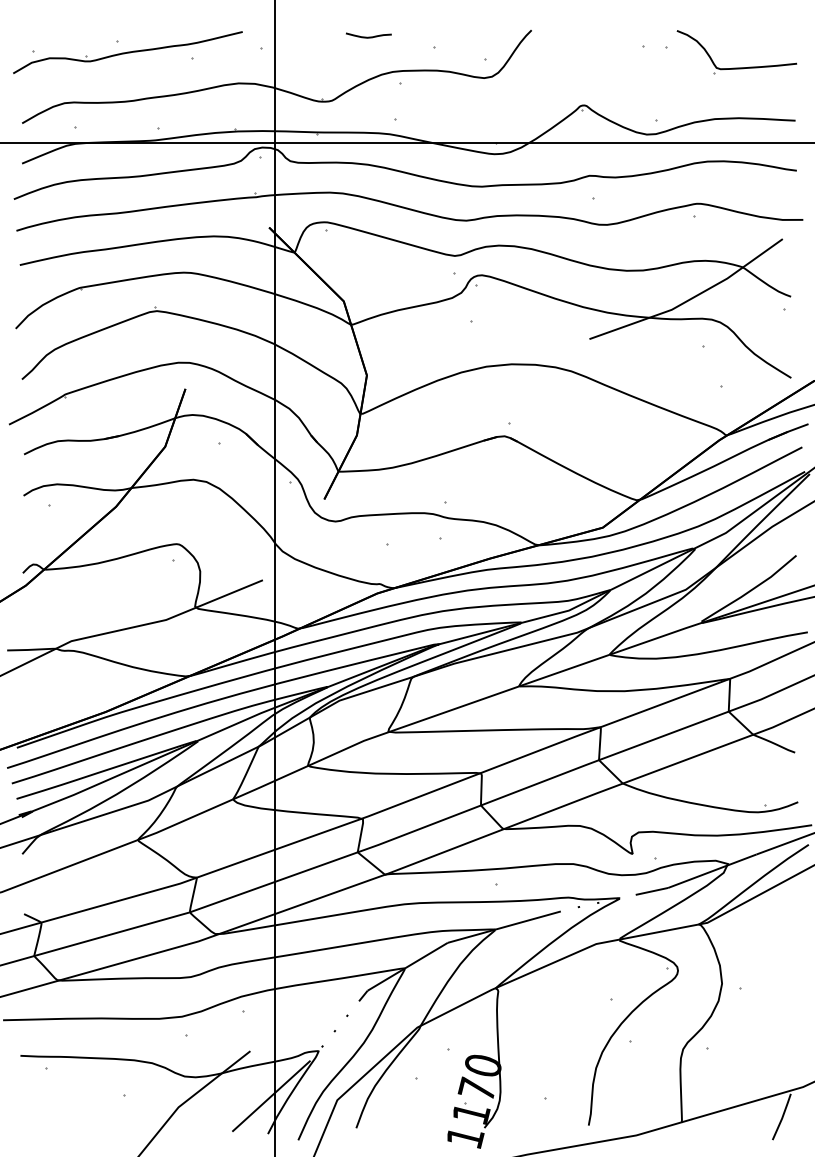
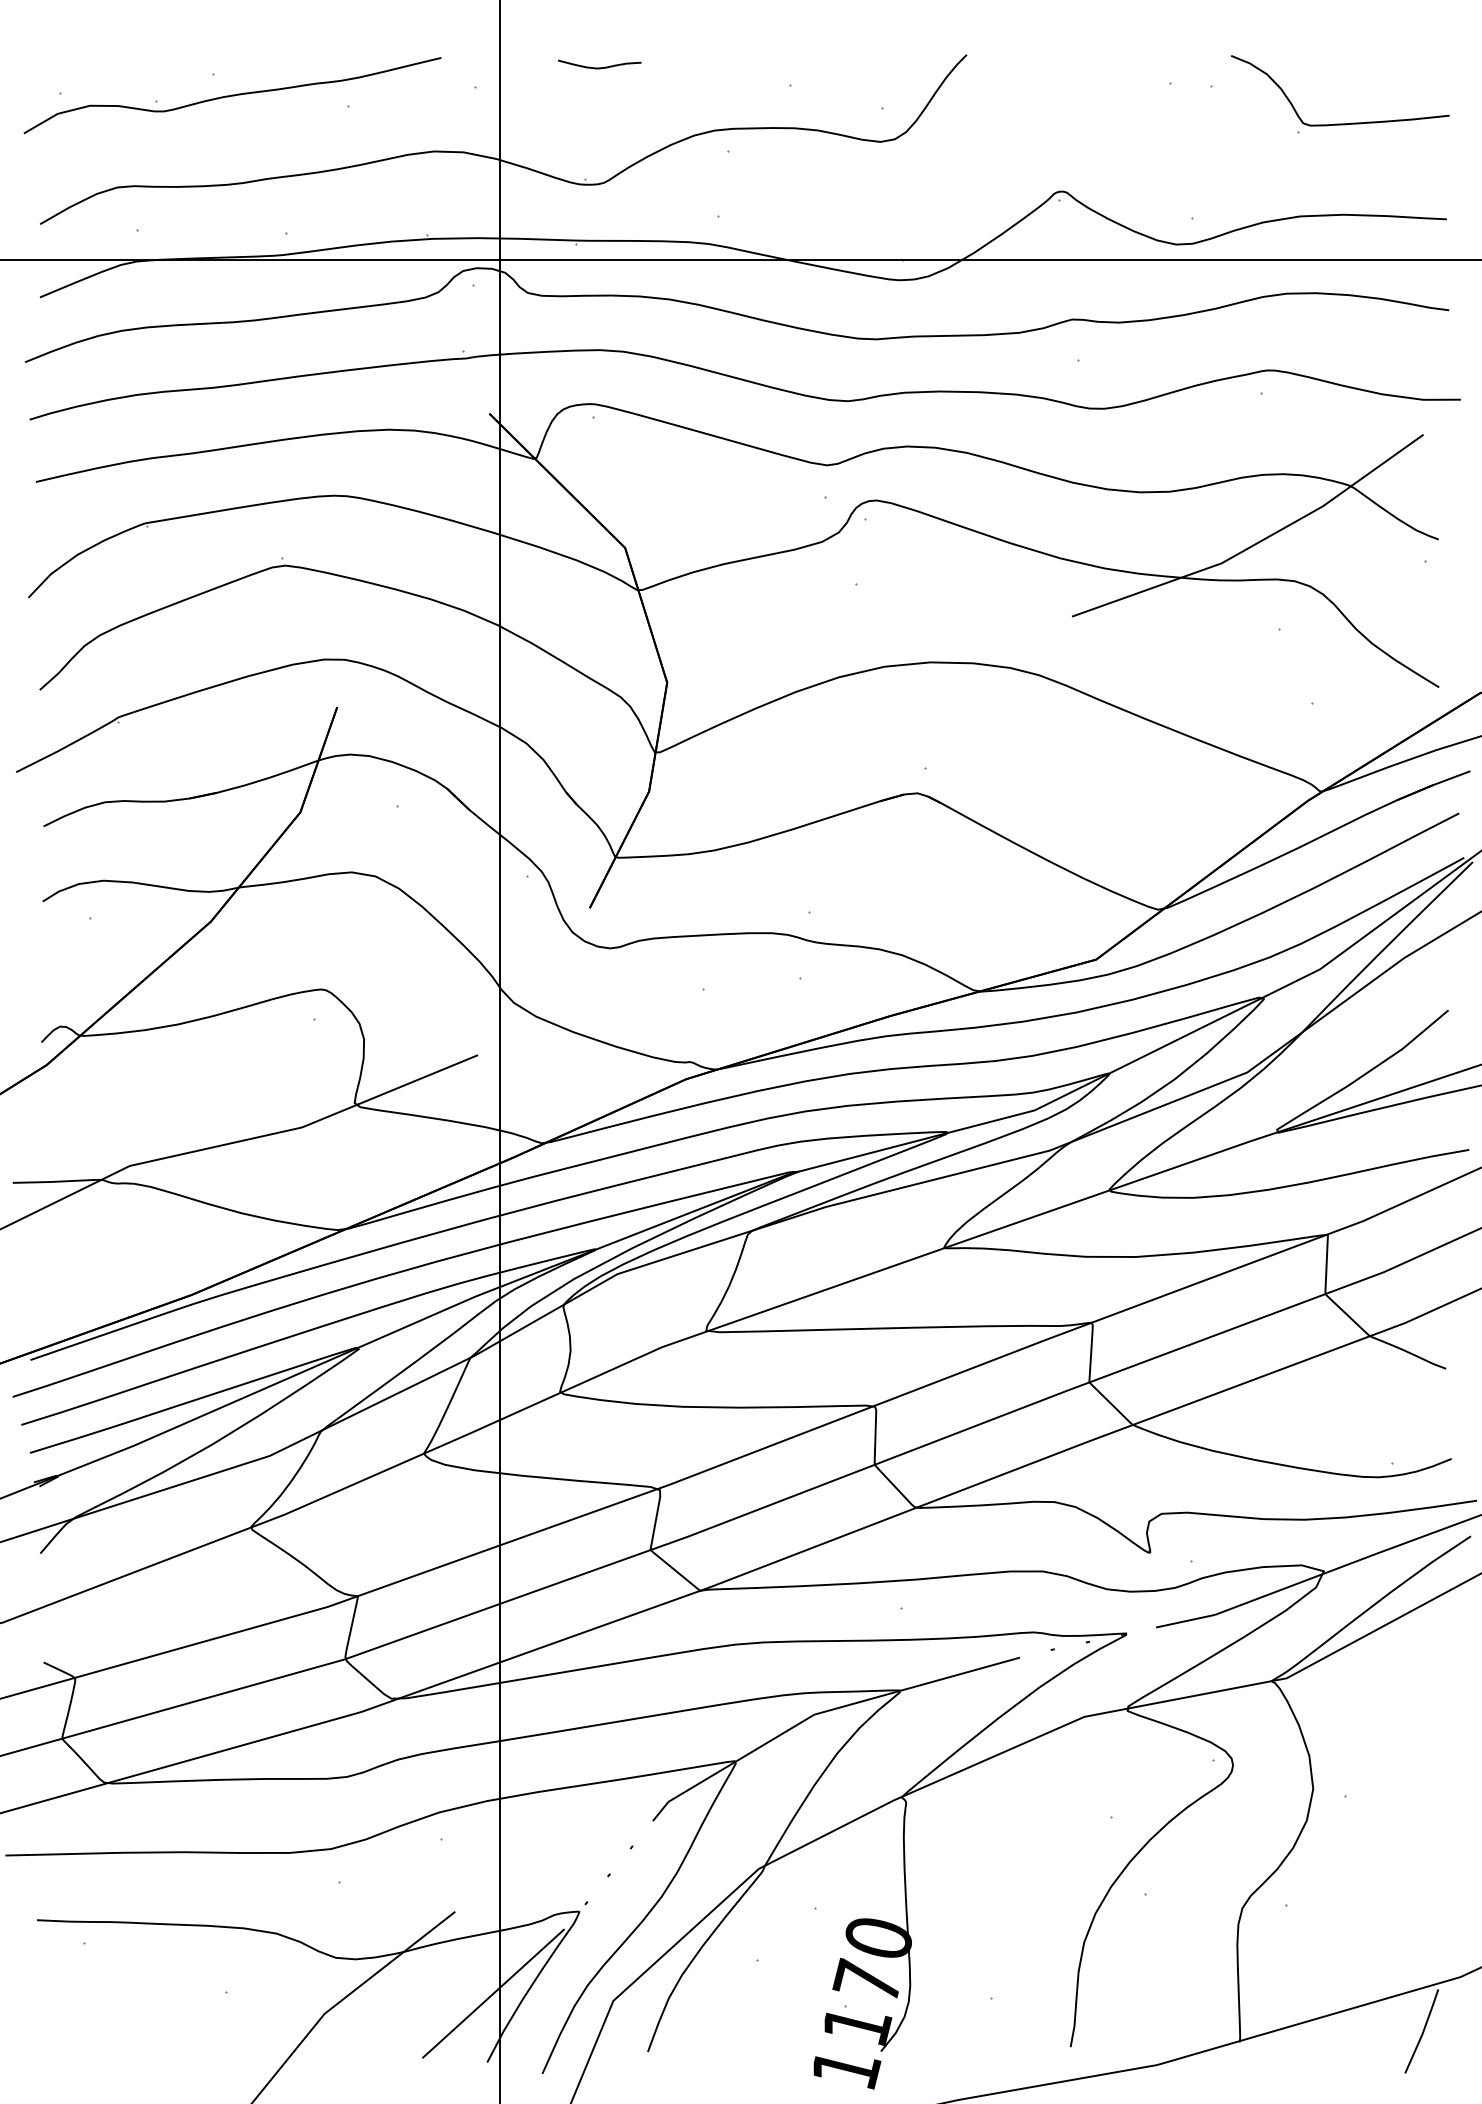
curve: (368, 36) -> (599, 66), moved

